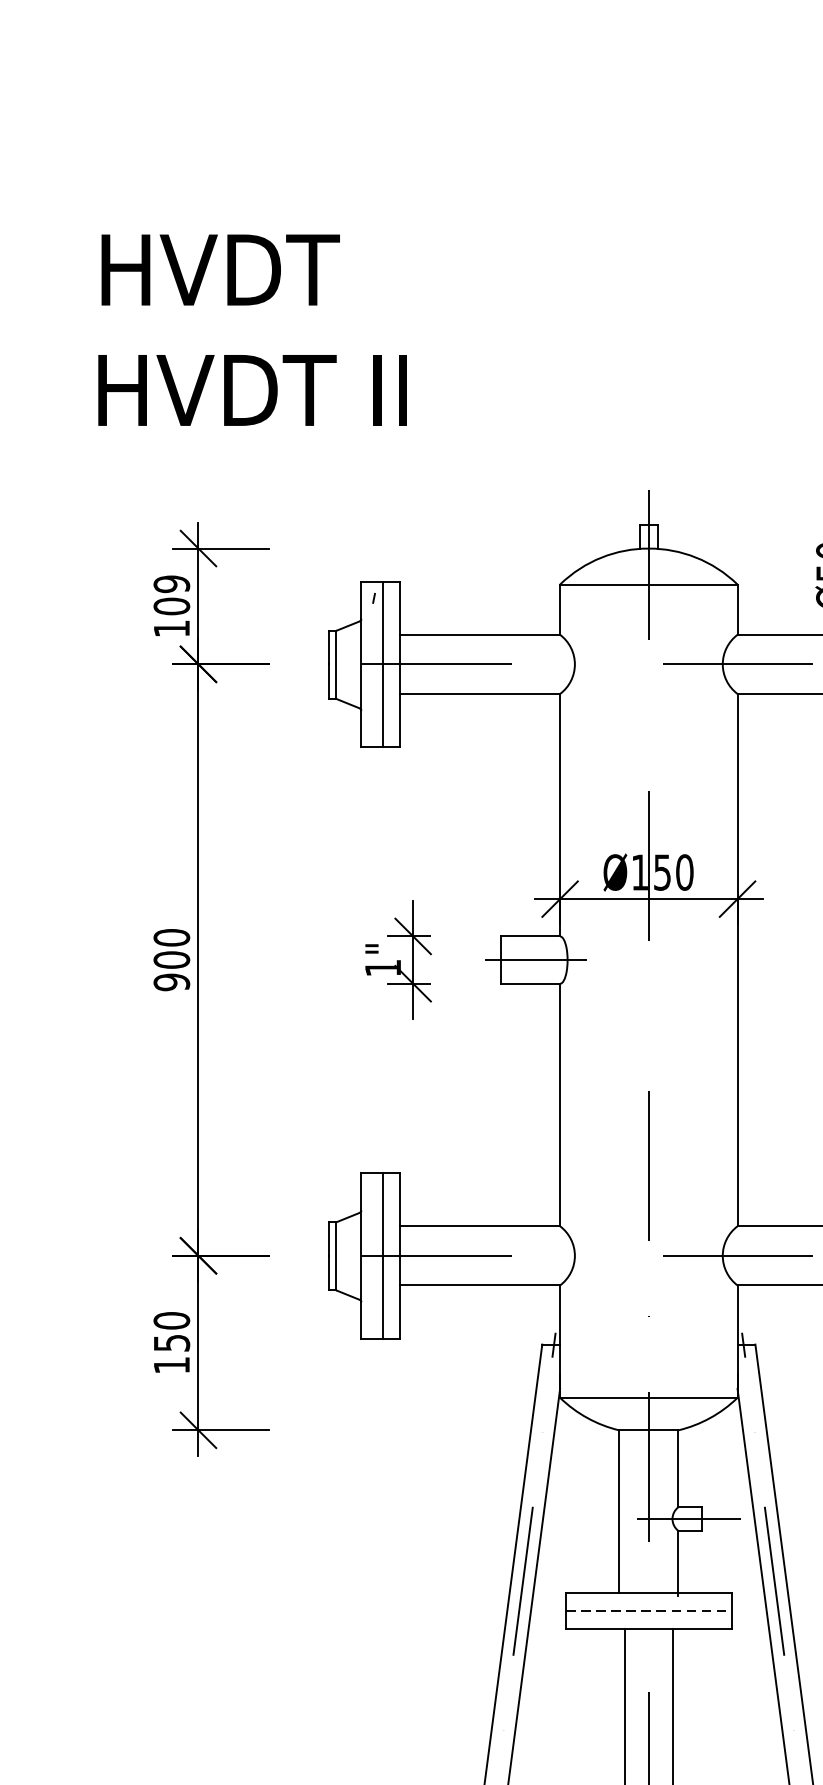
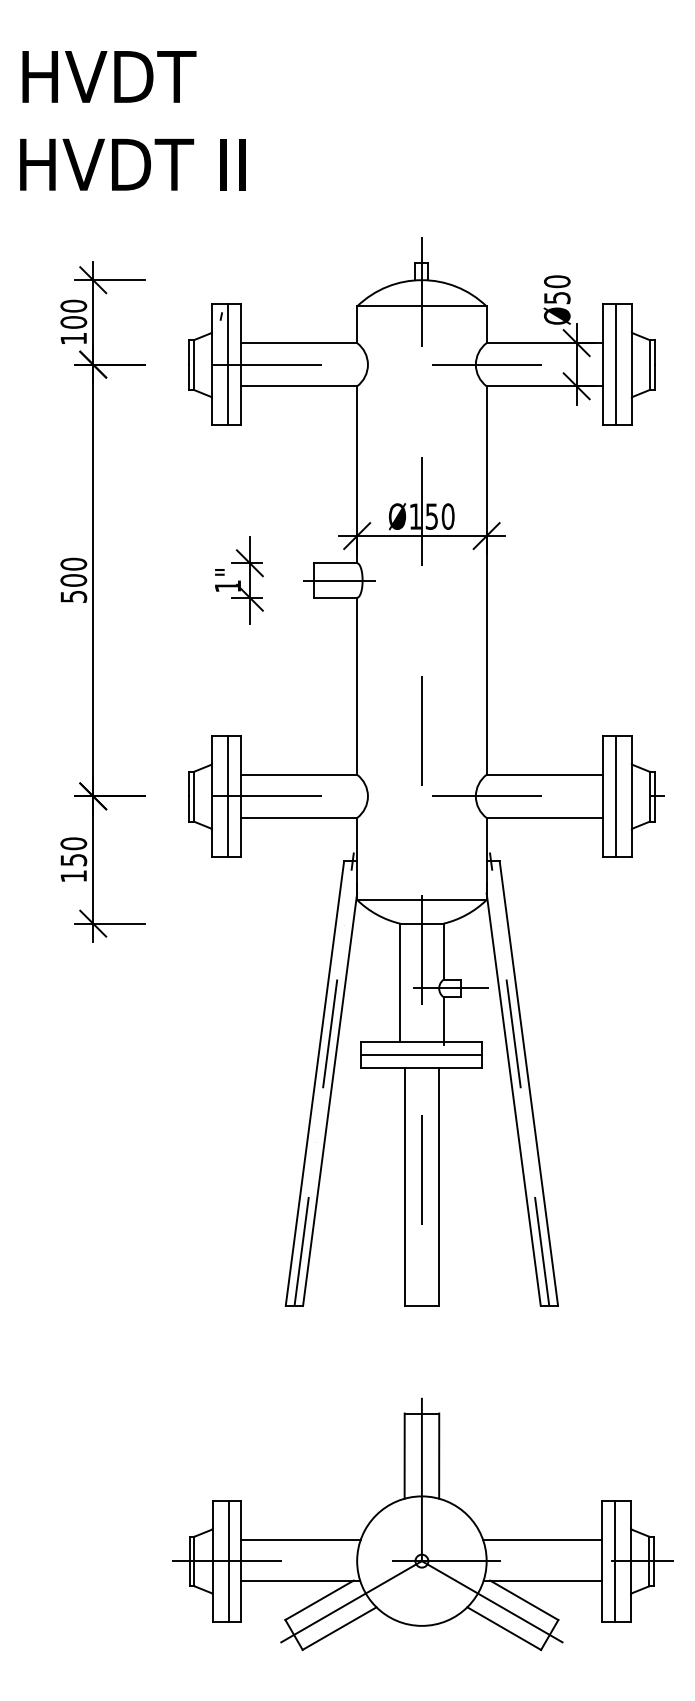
text: (171, 583) -> (73, 305), 109 -> 100
text: (171, 981) -> (73, 596), 900 -> 500
line: (649, 1610) -> (422, 1055), dashed -> solid

